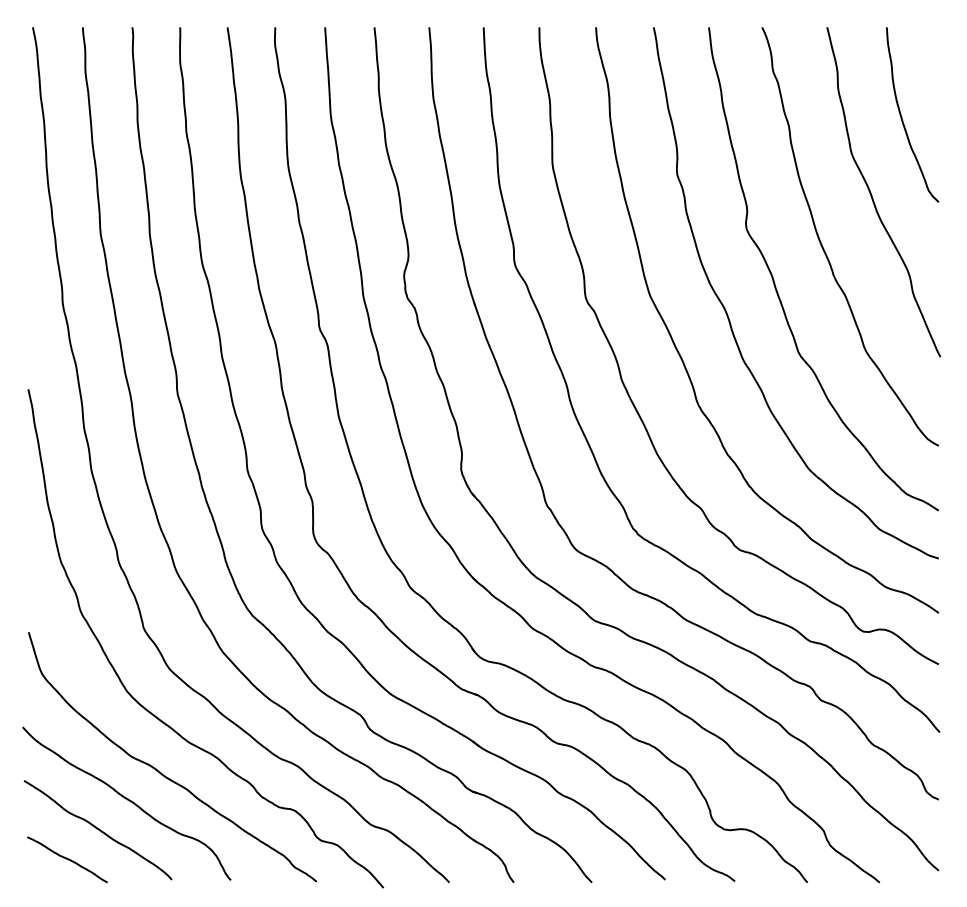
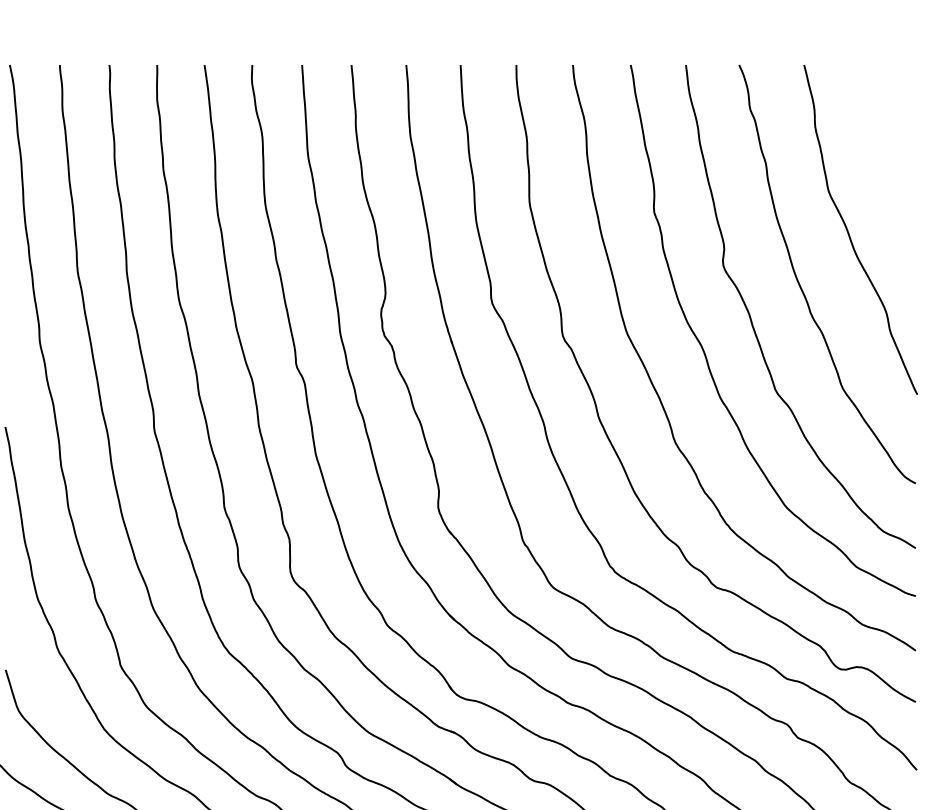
curve: (902, 117) -> (879, 155), removed

